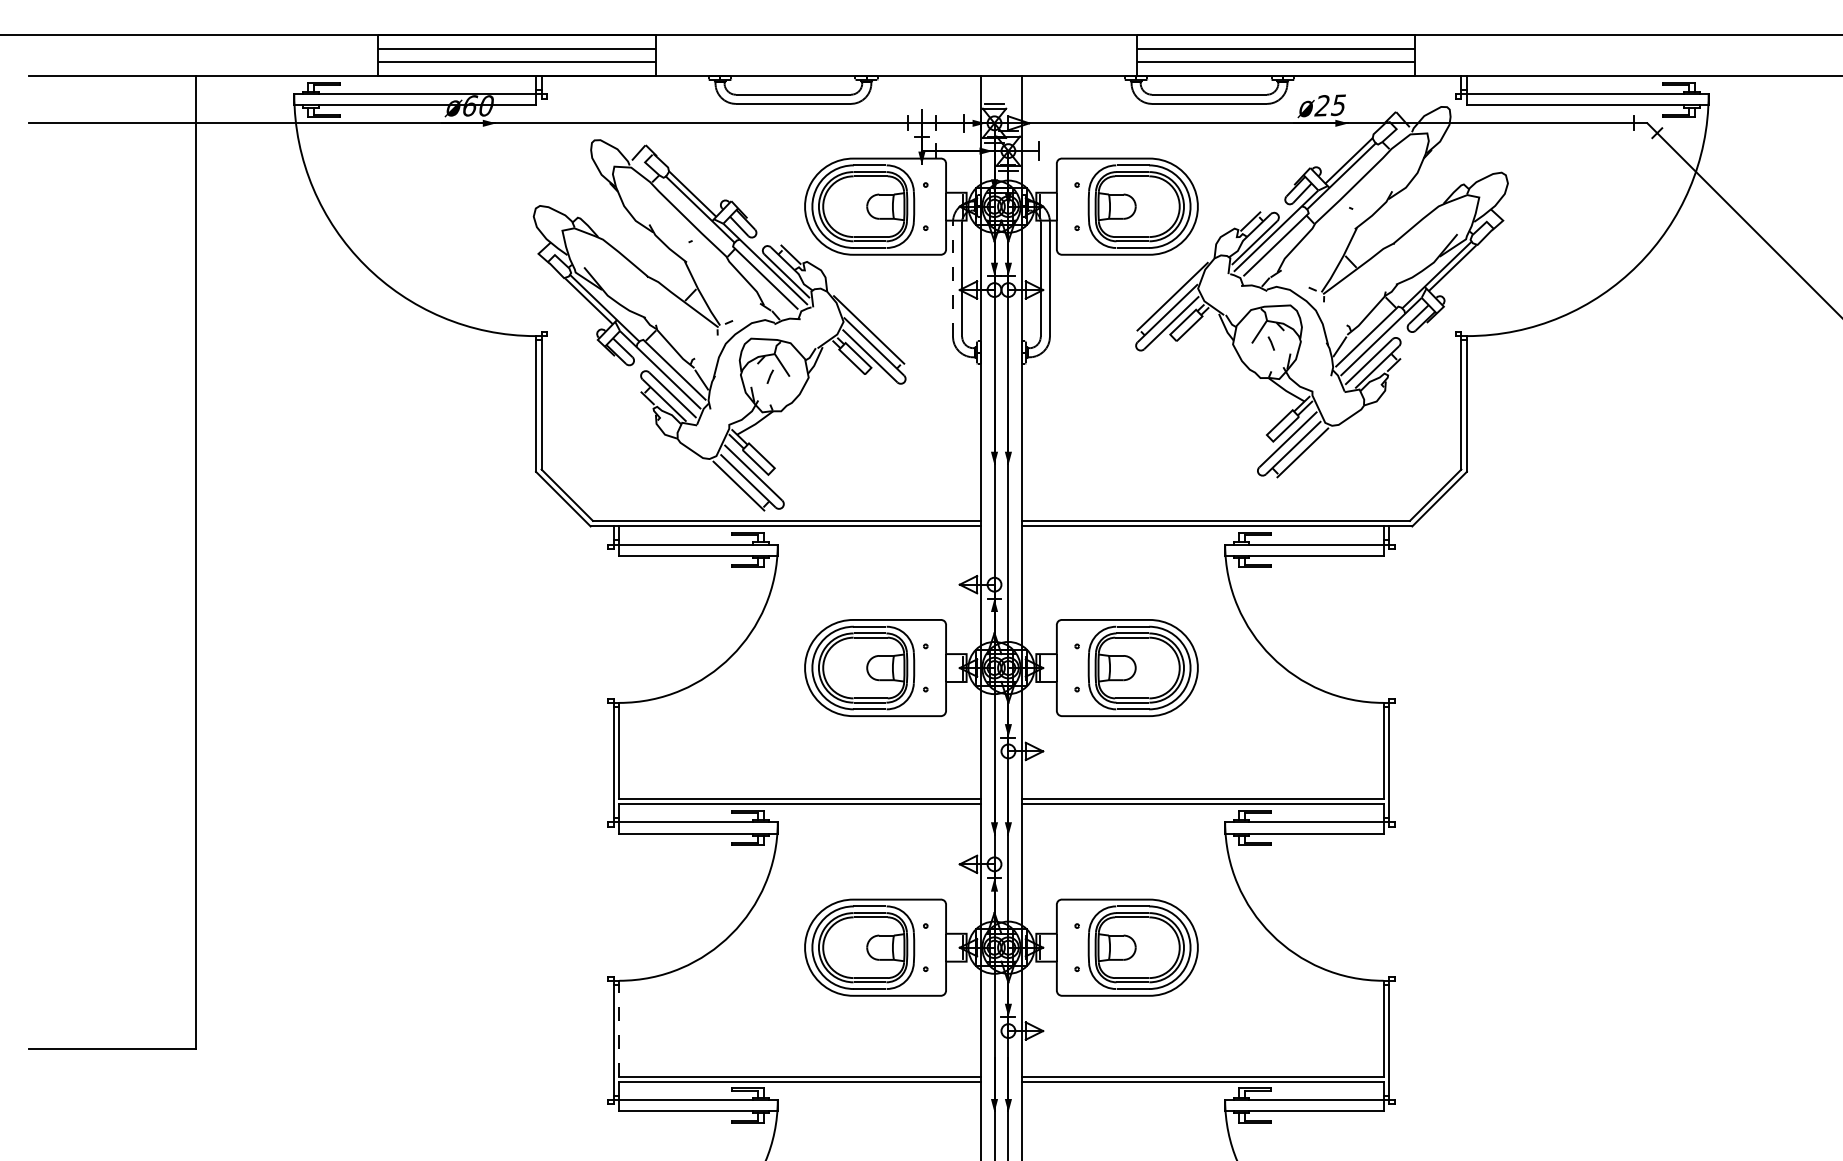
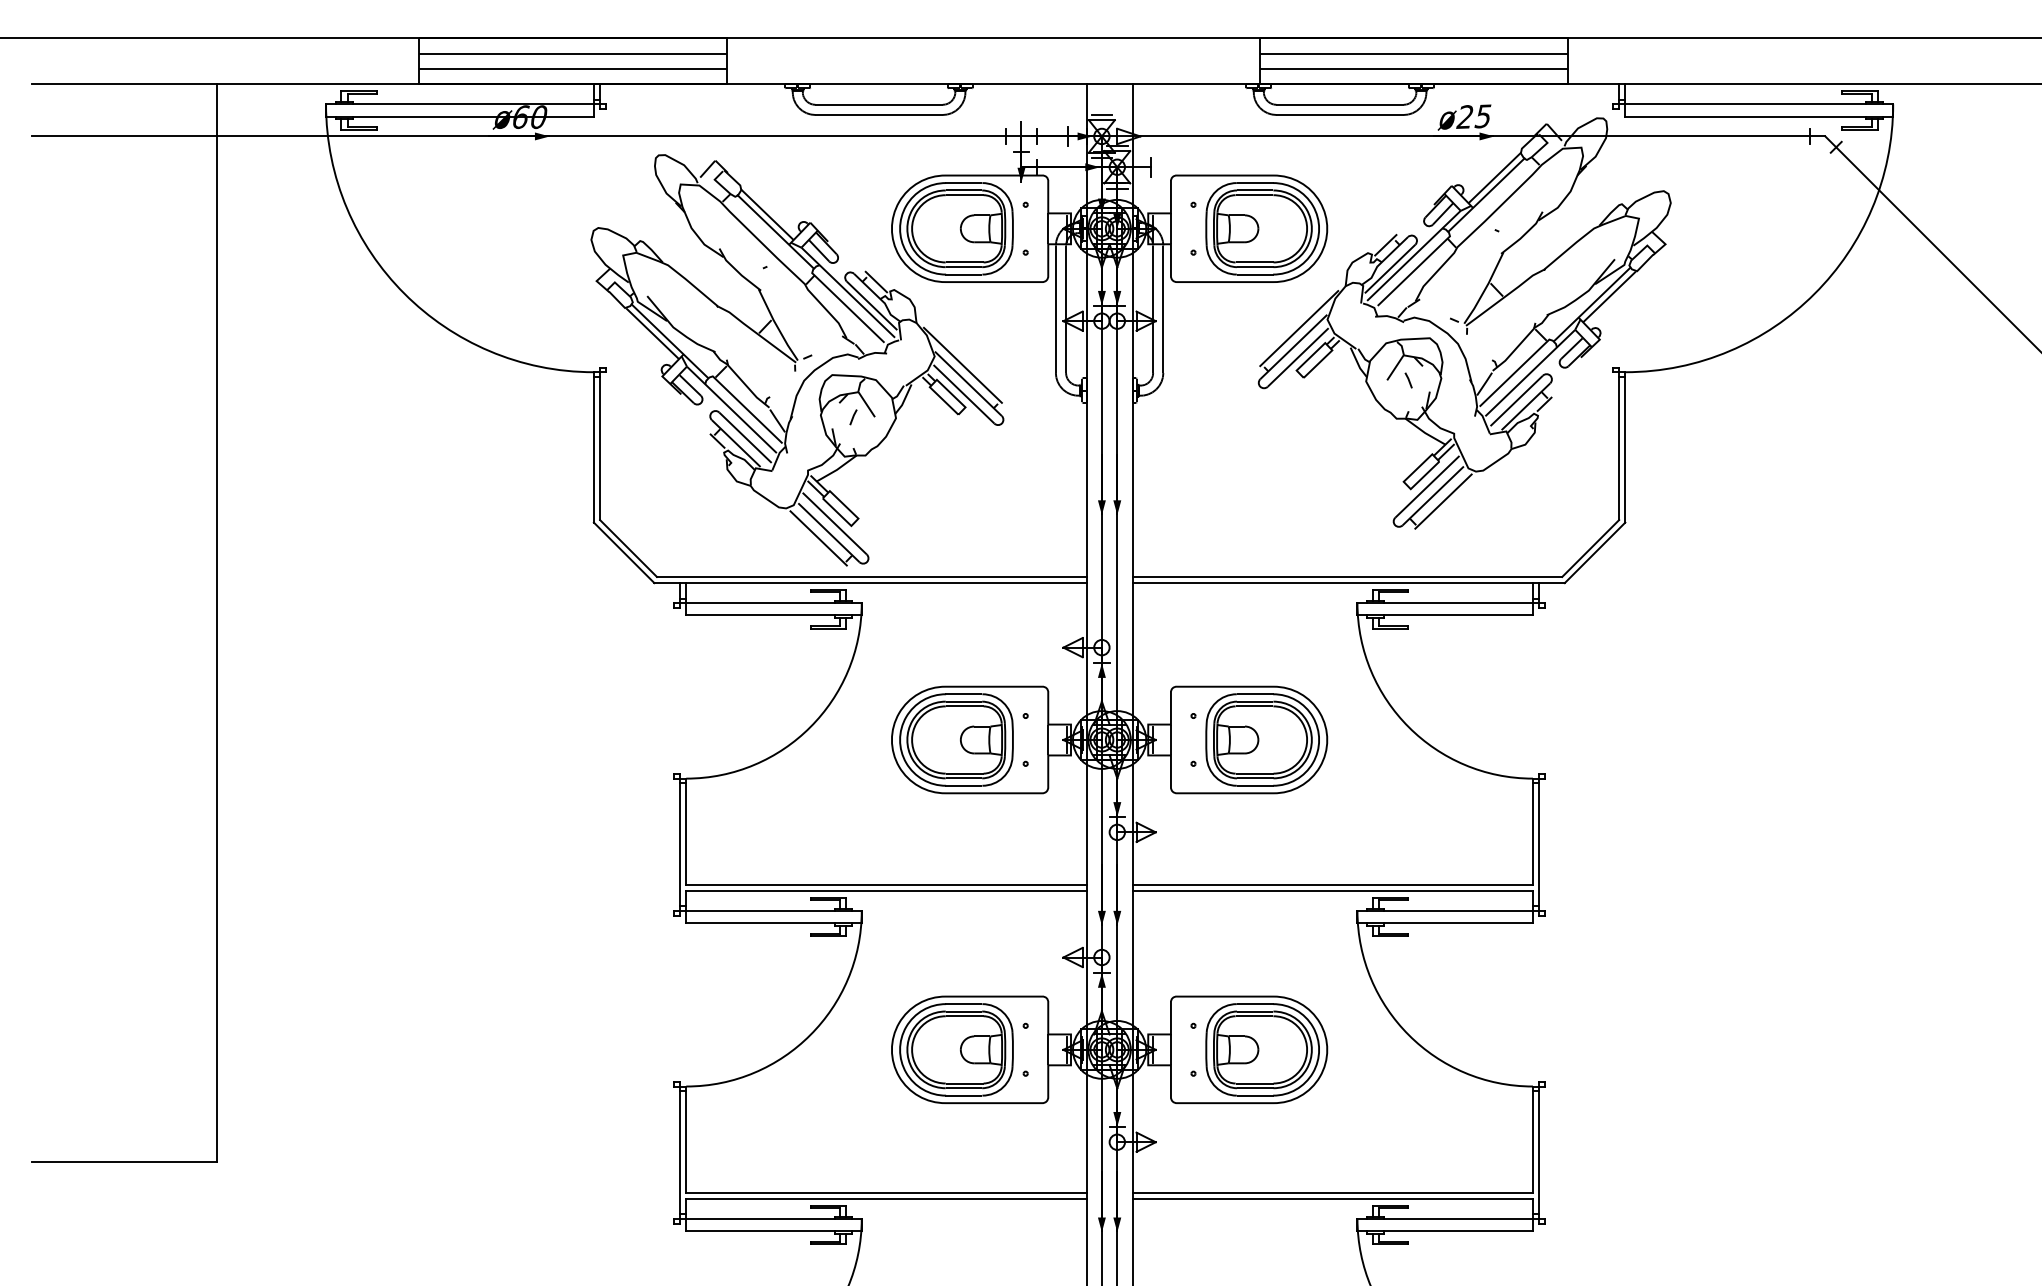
line: (952, 278) -> (1055, 308), dashed -> solid
line: (619, 1030) -> (686, 1141), dashed -> solid

